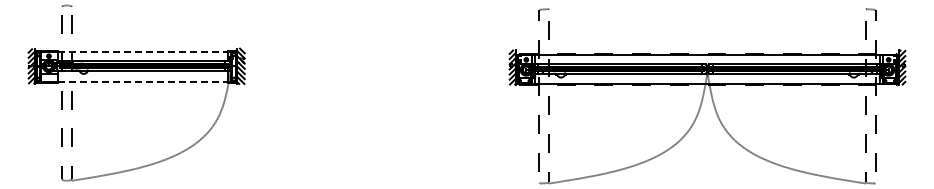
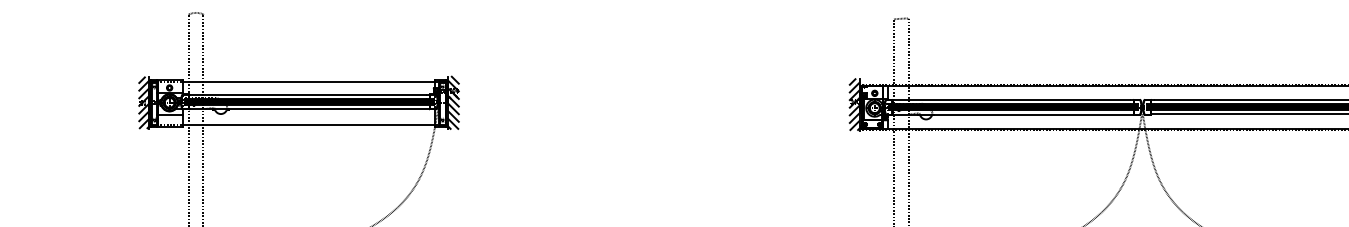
line: (143, 52) -> (309, 82), dashed -> solid
line: (143, 81) -> (309, 125), dashed -> solid

